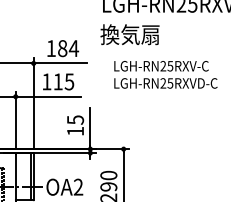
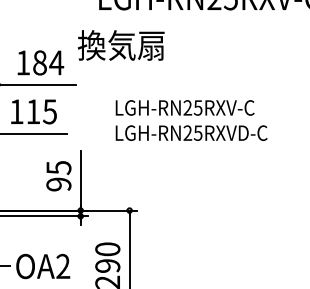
text: (129, 34) -> (120, 45), moved
text: (165, 74) -> (190, 120), moved
text: (75, 131) -> (58, 184), 15 -> 95

